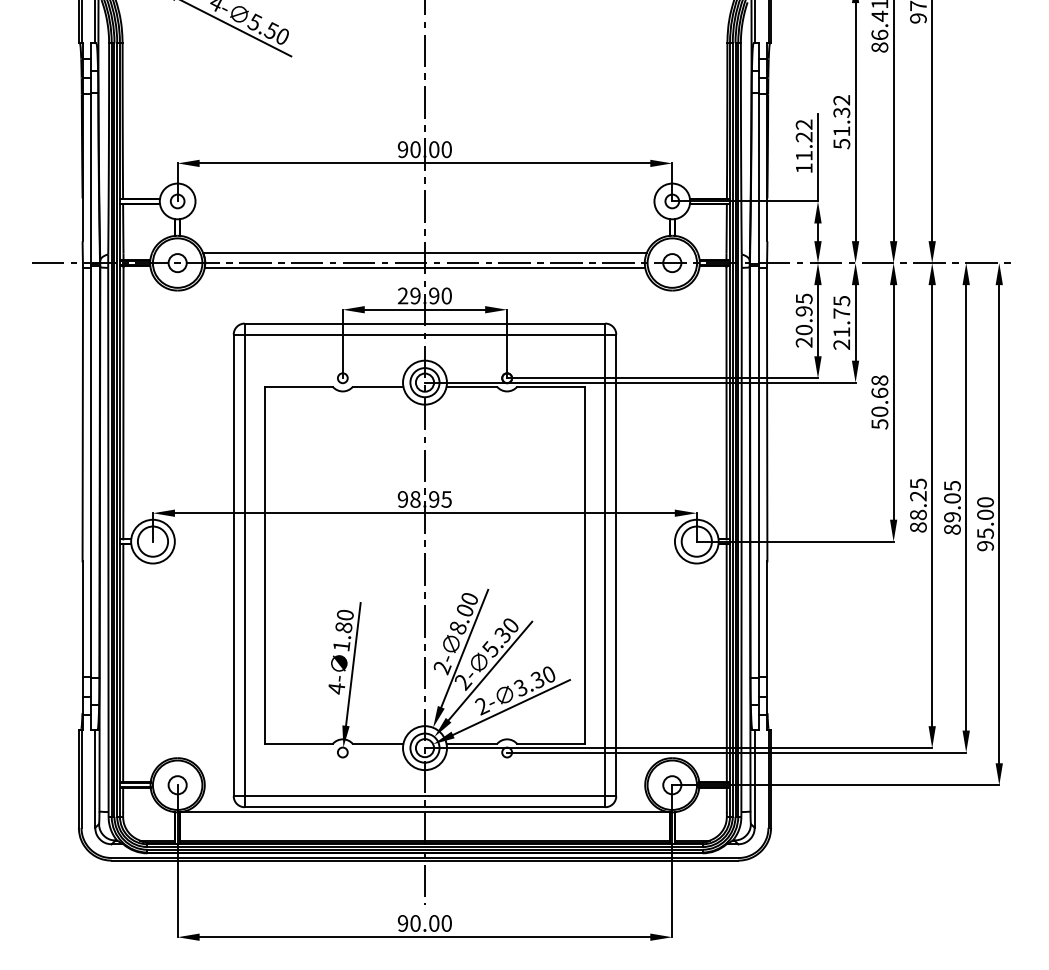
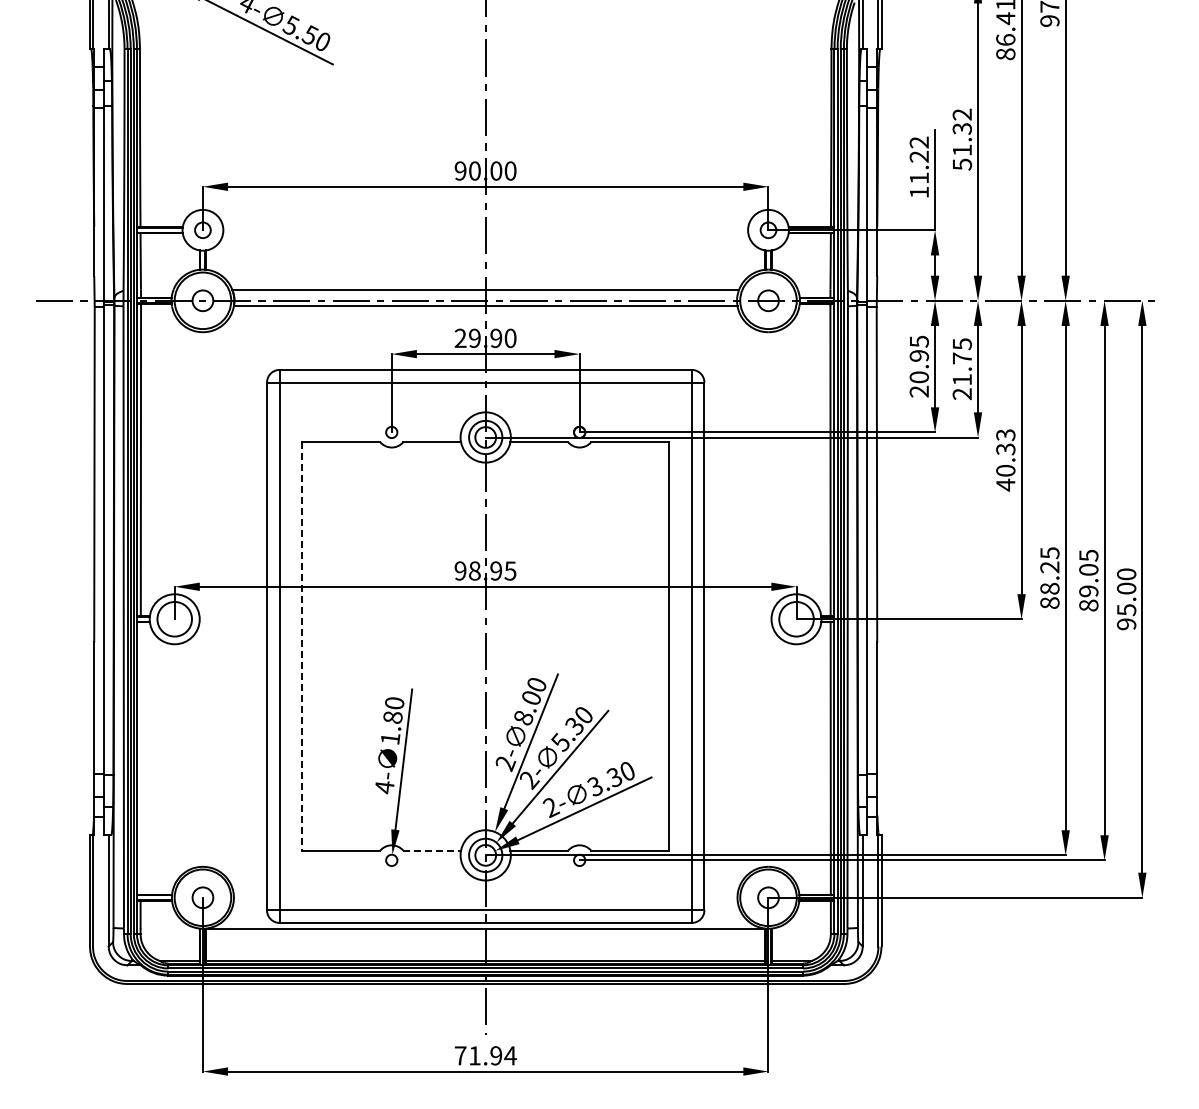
text: (879, 402) -> (1005, 460), 50.68 -> 40.33
line: (264, 565) -> (302, 646), solid -> dashed
line: (123, 663) -> (140, 758), removed
line: (378, 743) -> (432, 850), solid -> dashed
text: (424, 923) -> (485, 1055), 90.00 -> 71.94

